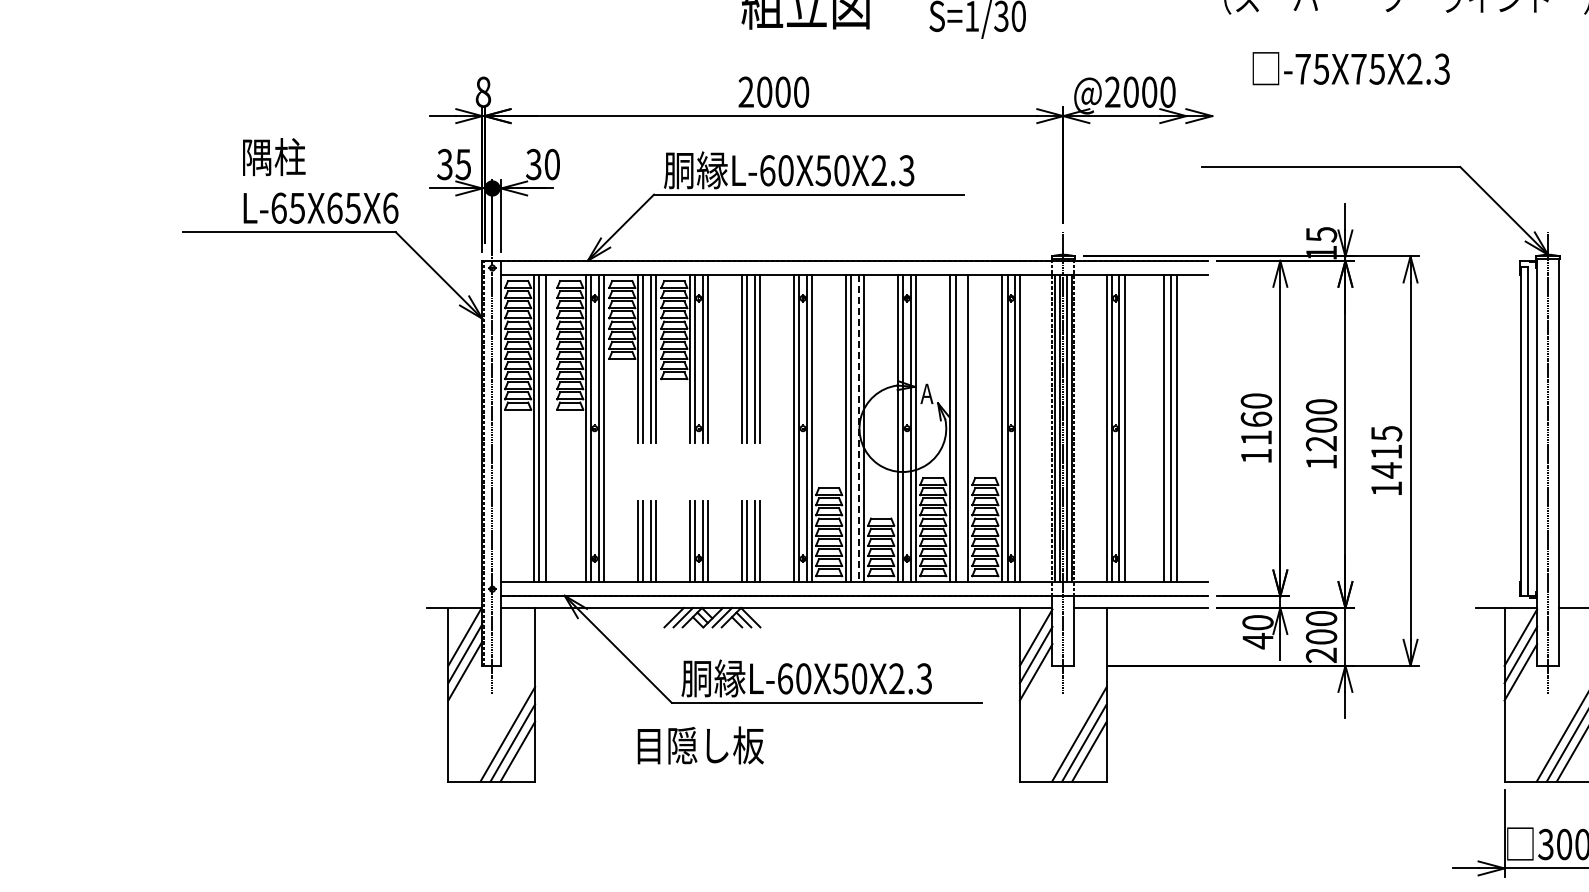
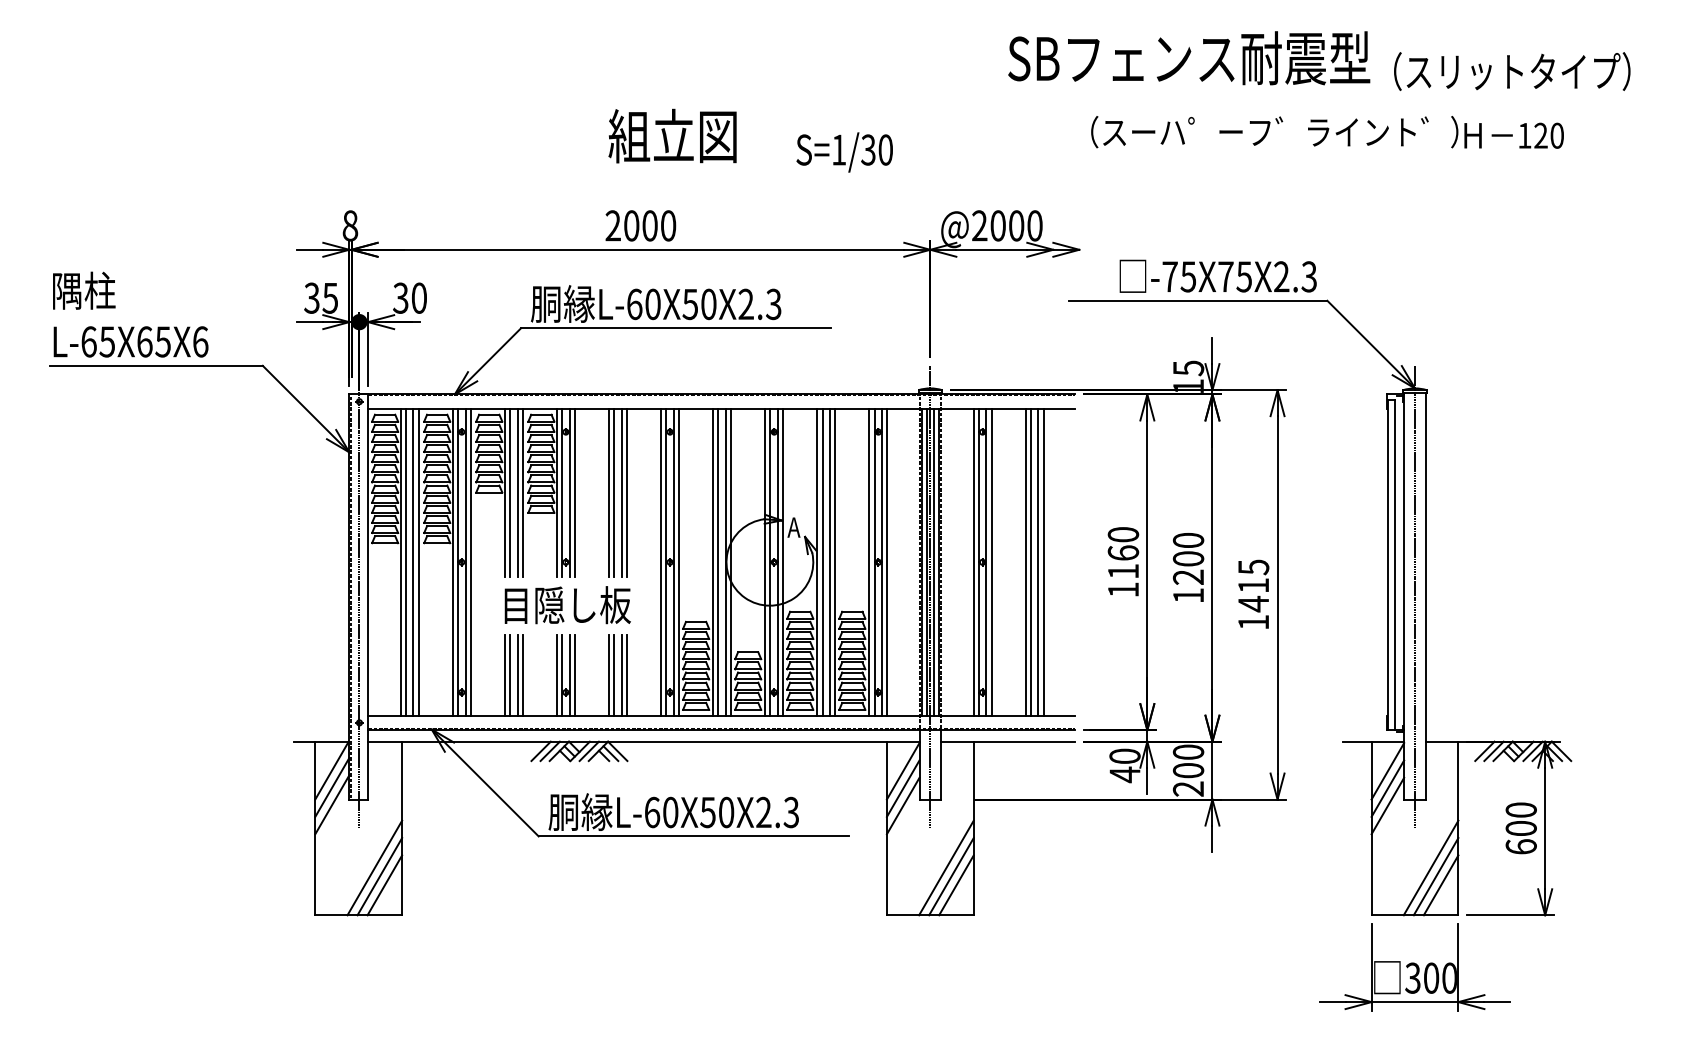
text: (1350, 67) -> (1217, 275), moved
text: (320, 180) -> (130, 314), moved
line: (551, 427) -> (418, 561), added
line: (963, 427) -> (830, 561), added
line: (1158, 427) -> (1025, 561), added
line: (858, 428) -> (725, 562), dashed -> solid
text: (700, 745) -> (567, 605), moved

